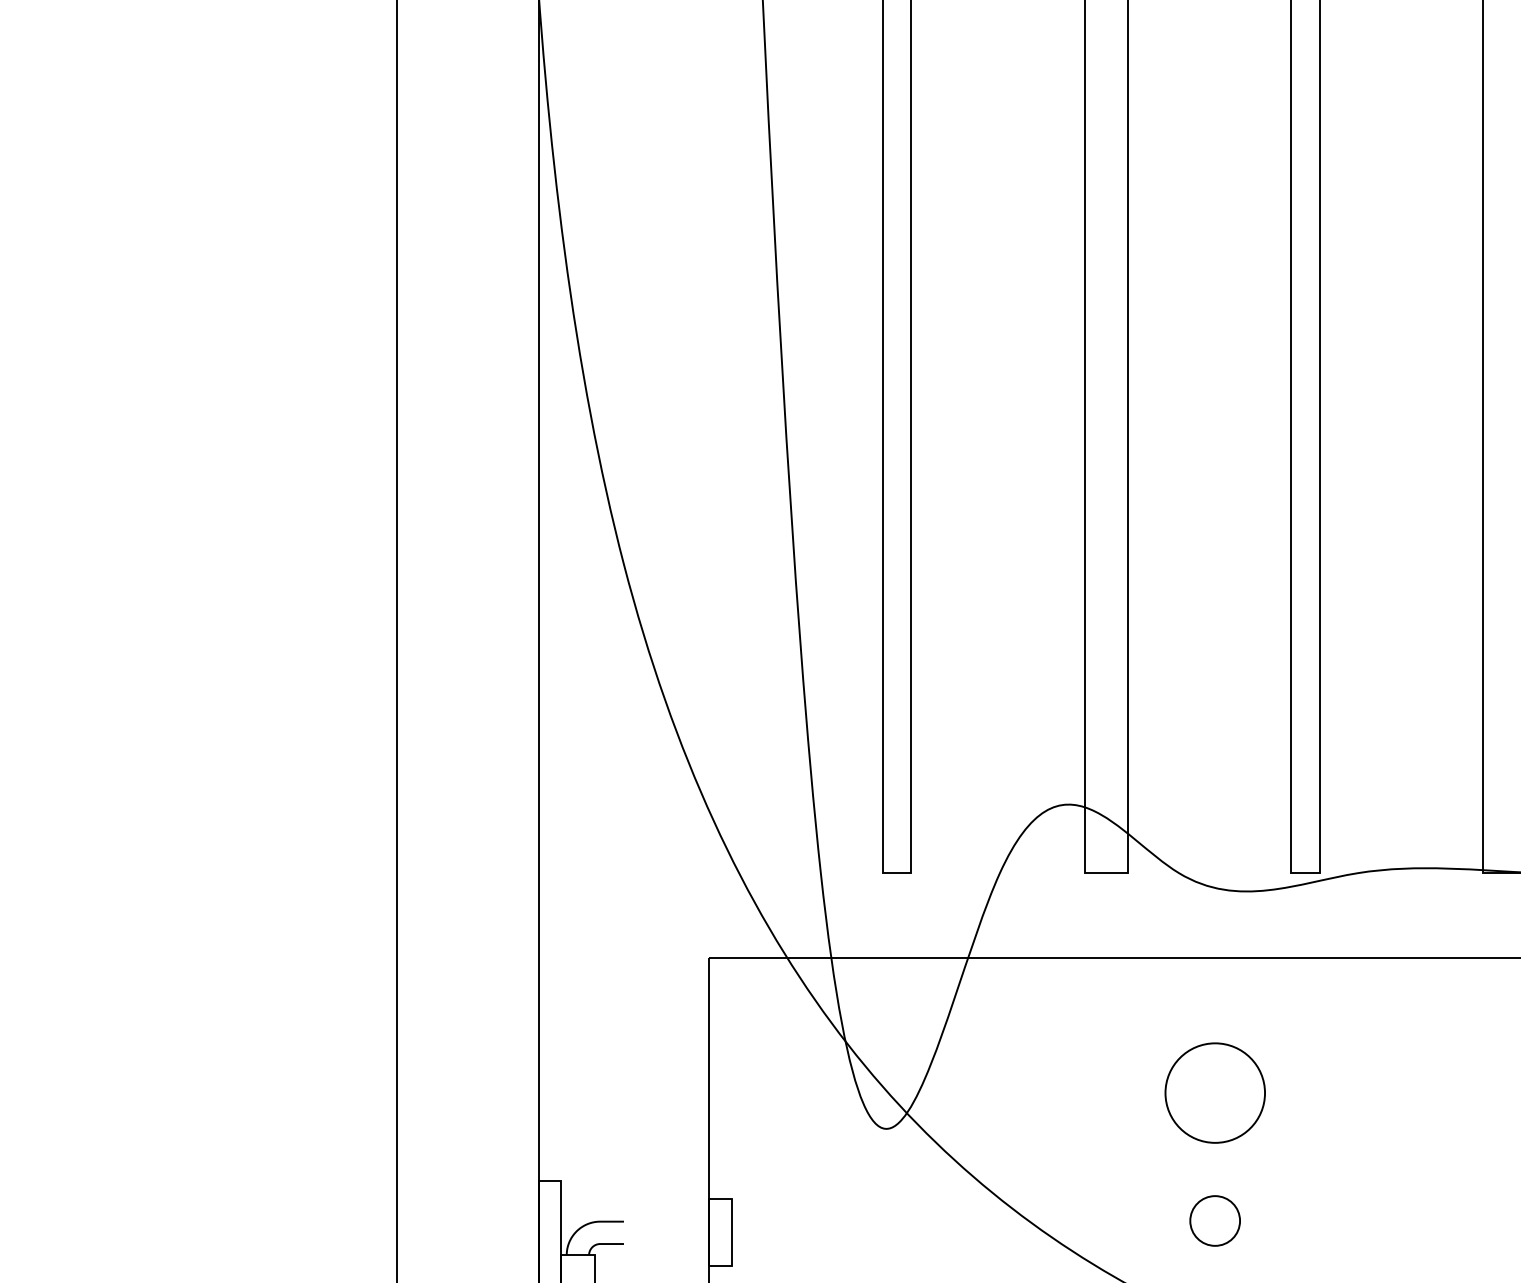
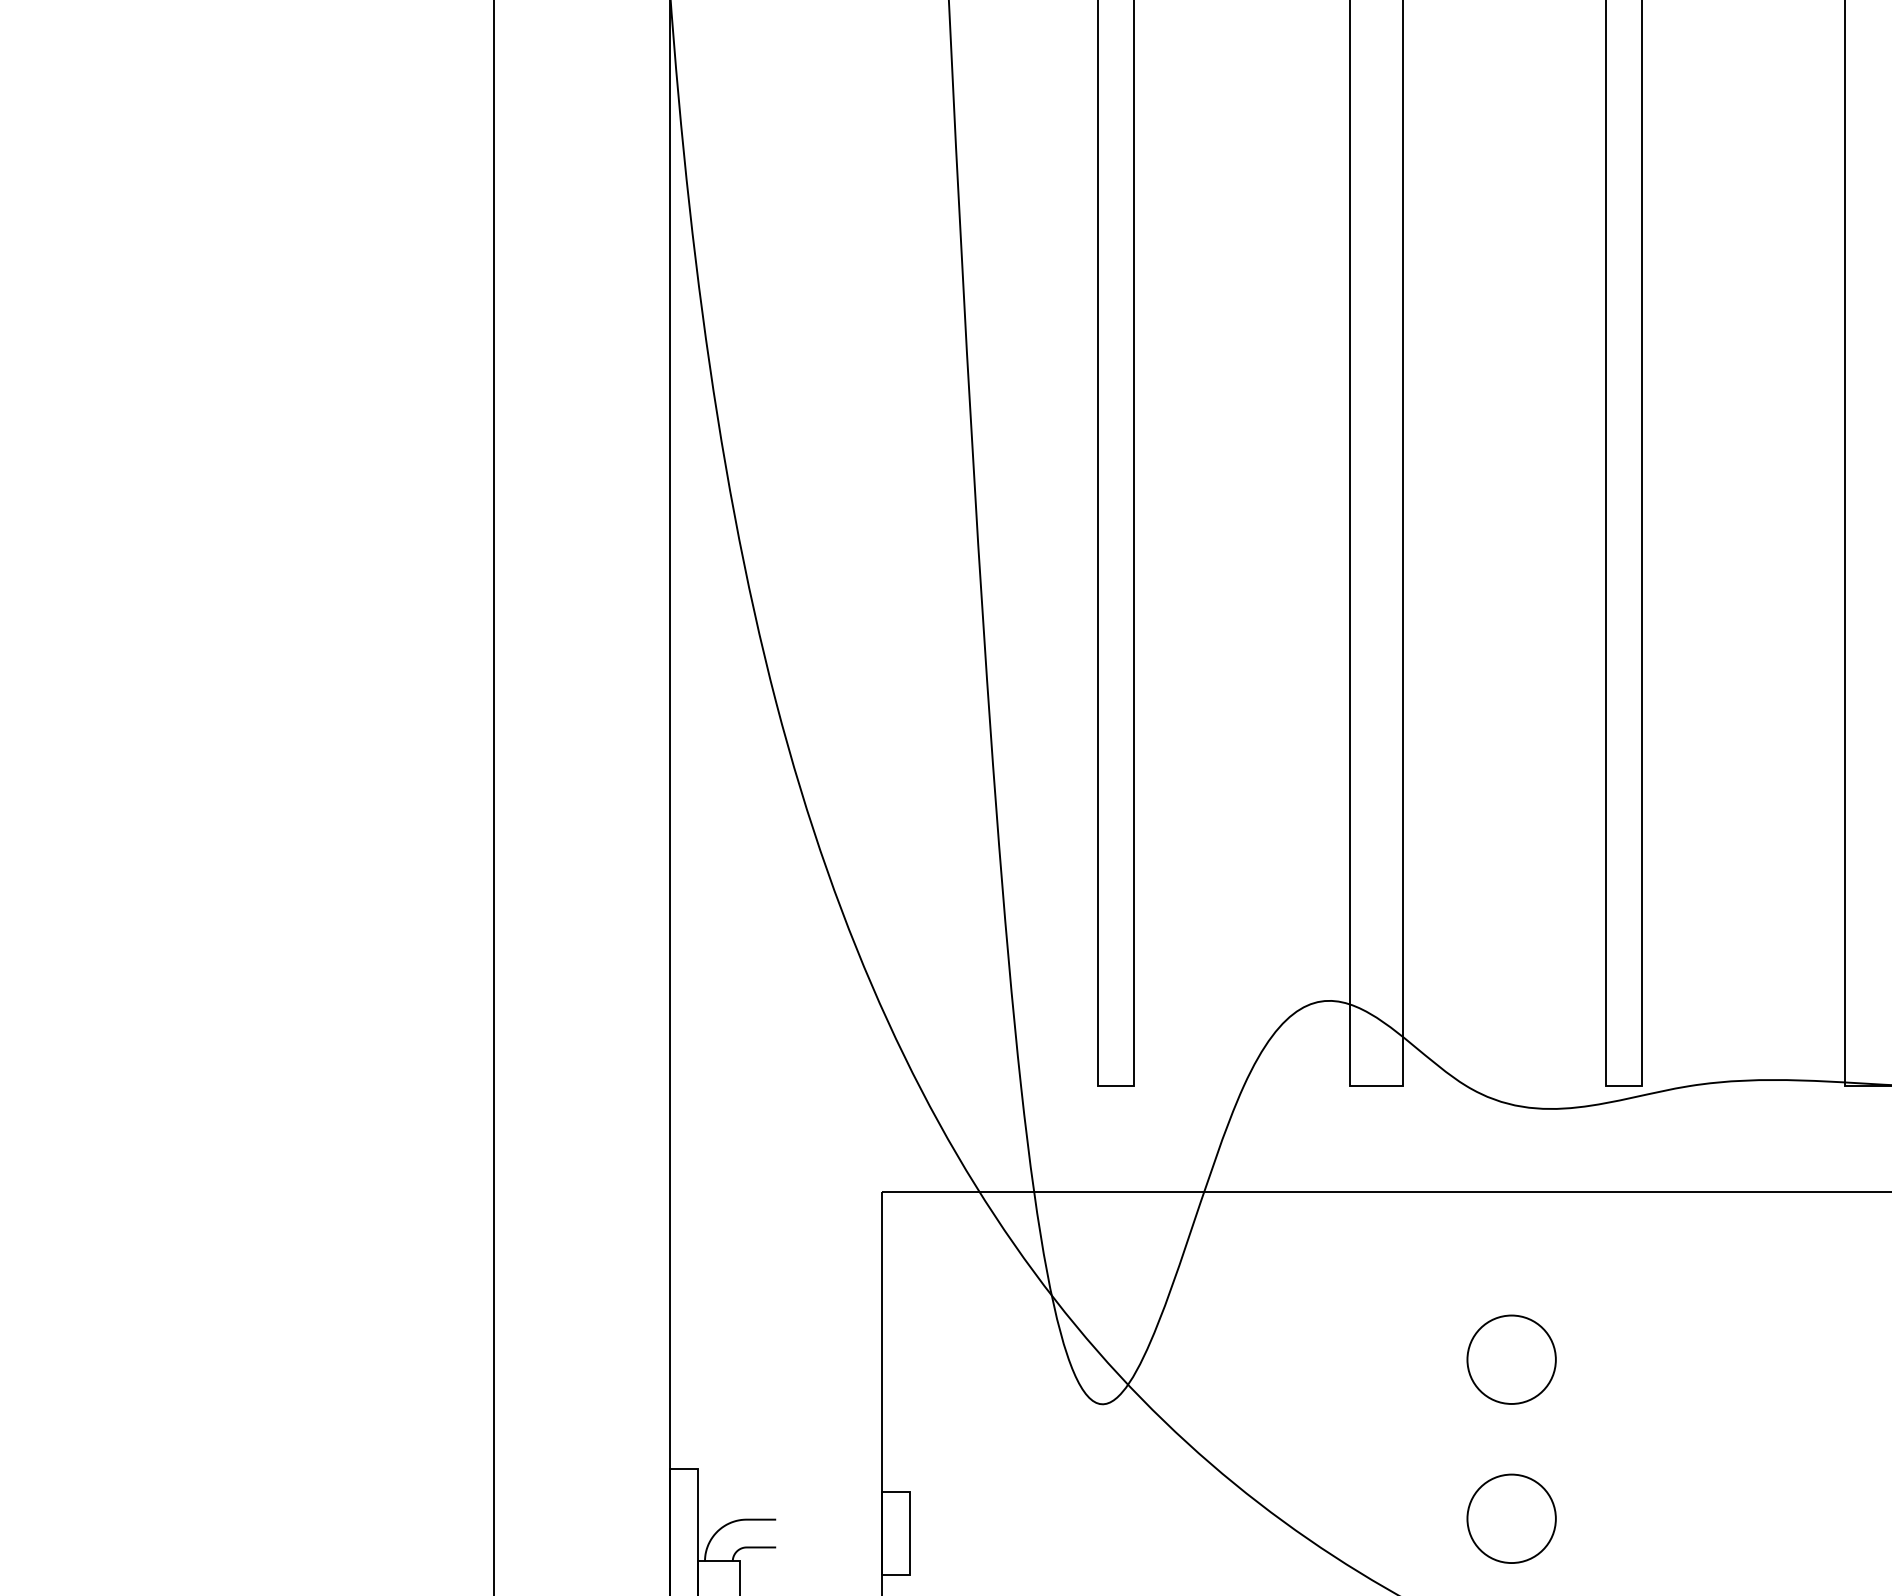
circle: (1214, 1092) -> (1510, 1358), size x0.71
circle: (1214, 1220) -> (1510, 1518), size x1.43

